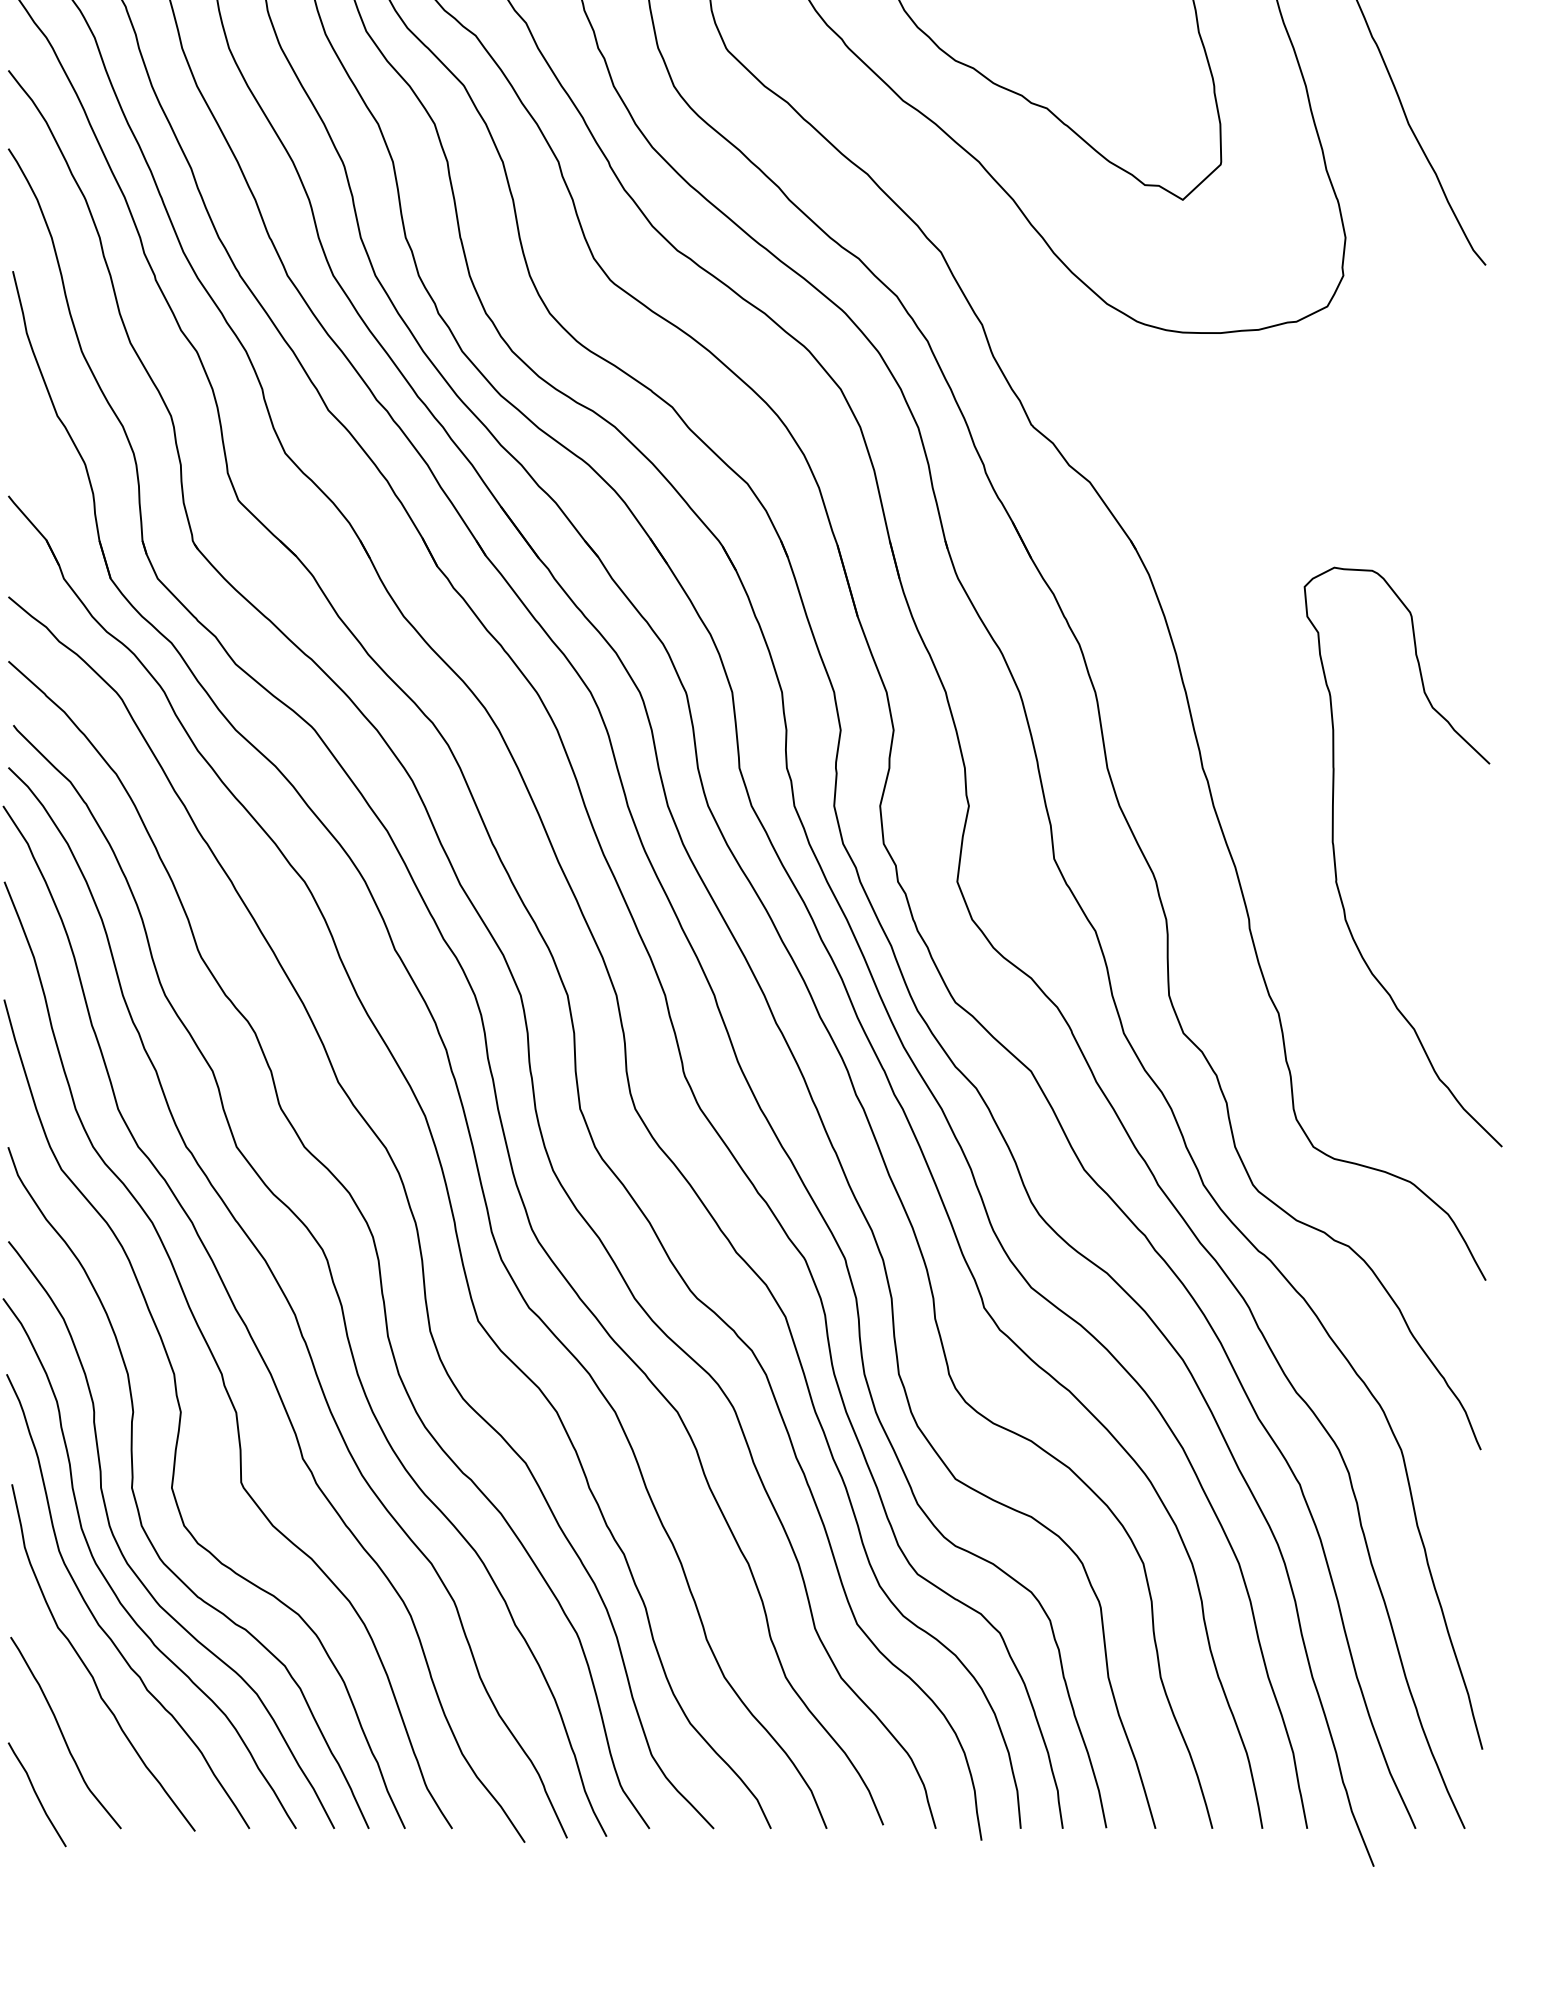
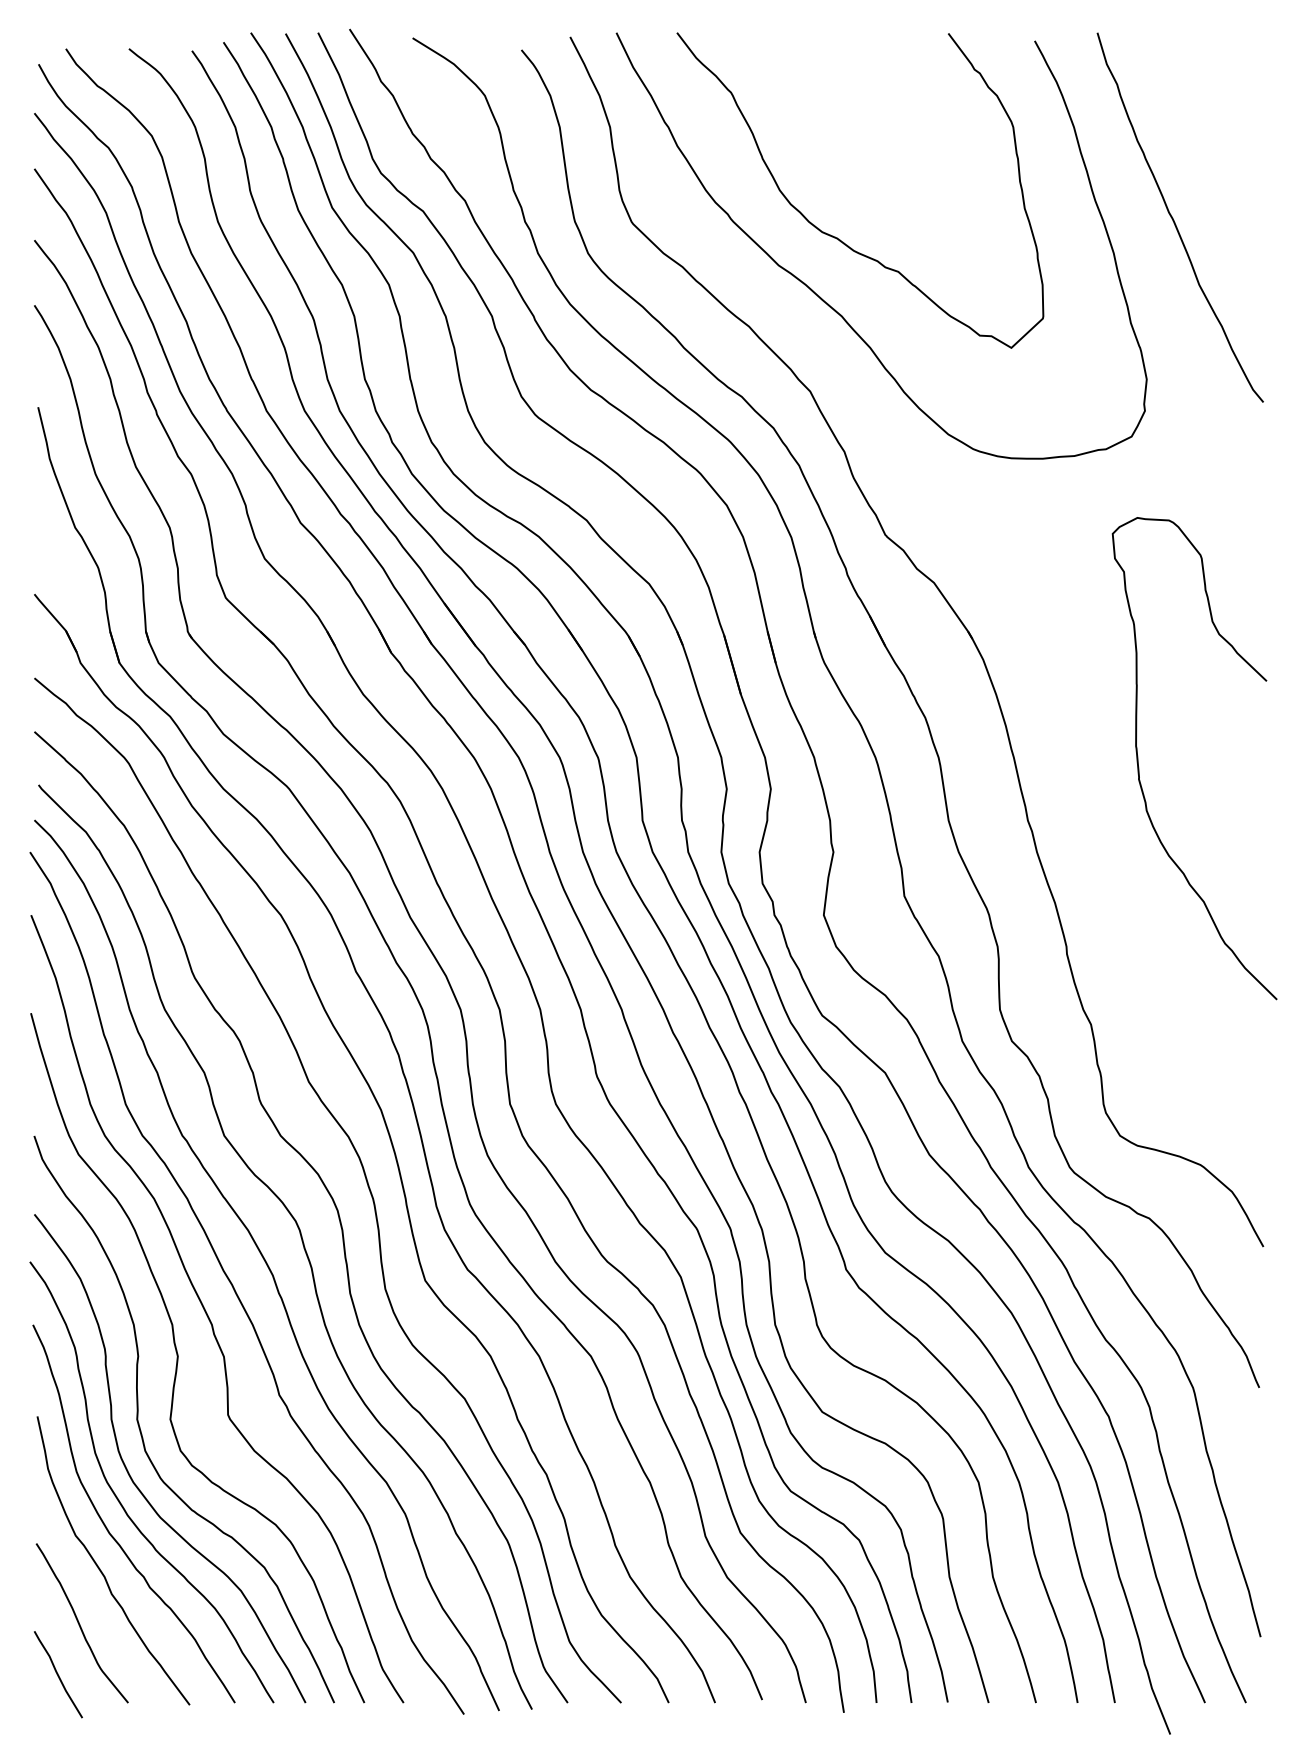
curve: (1336, 867) -> (1139, 767), moved

